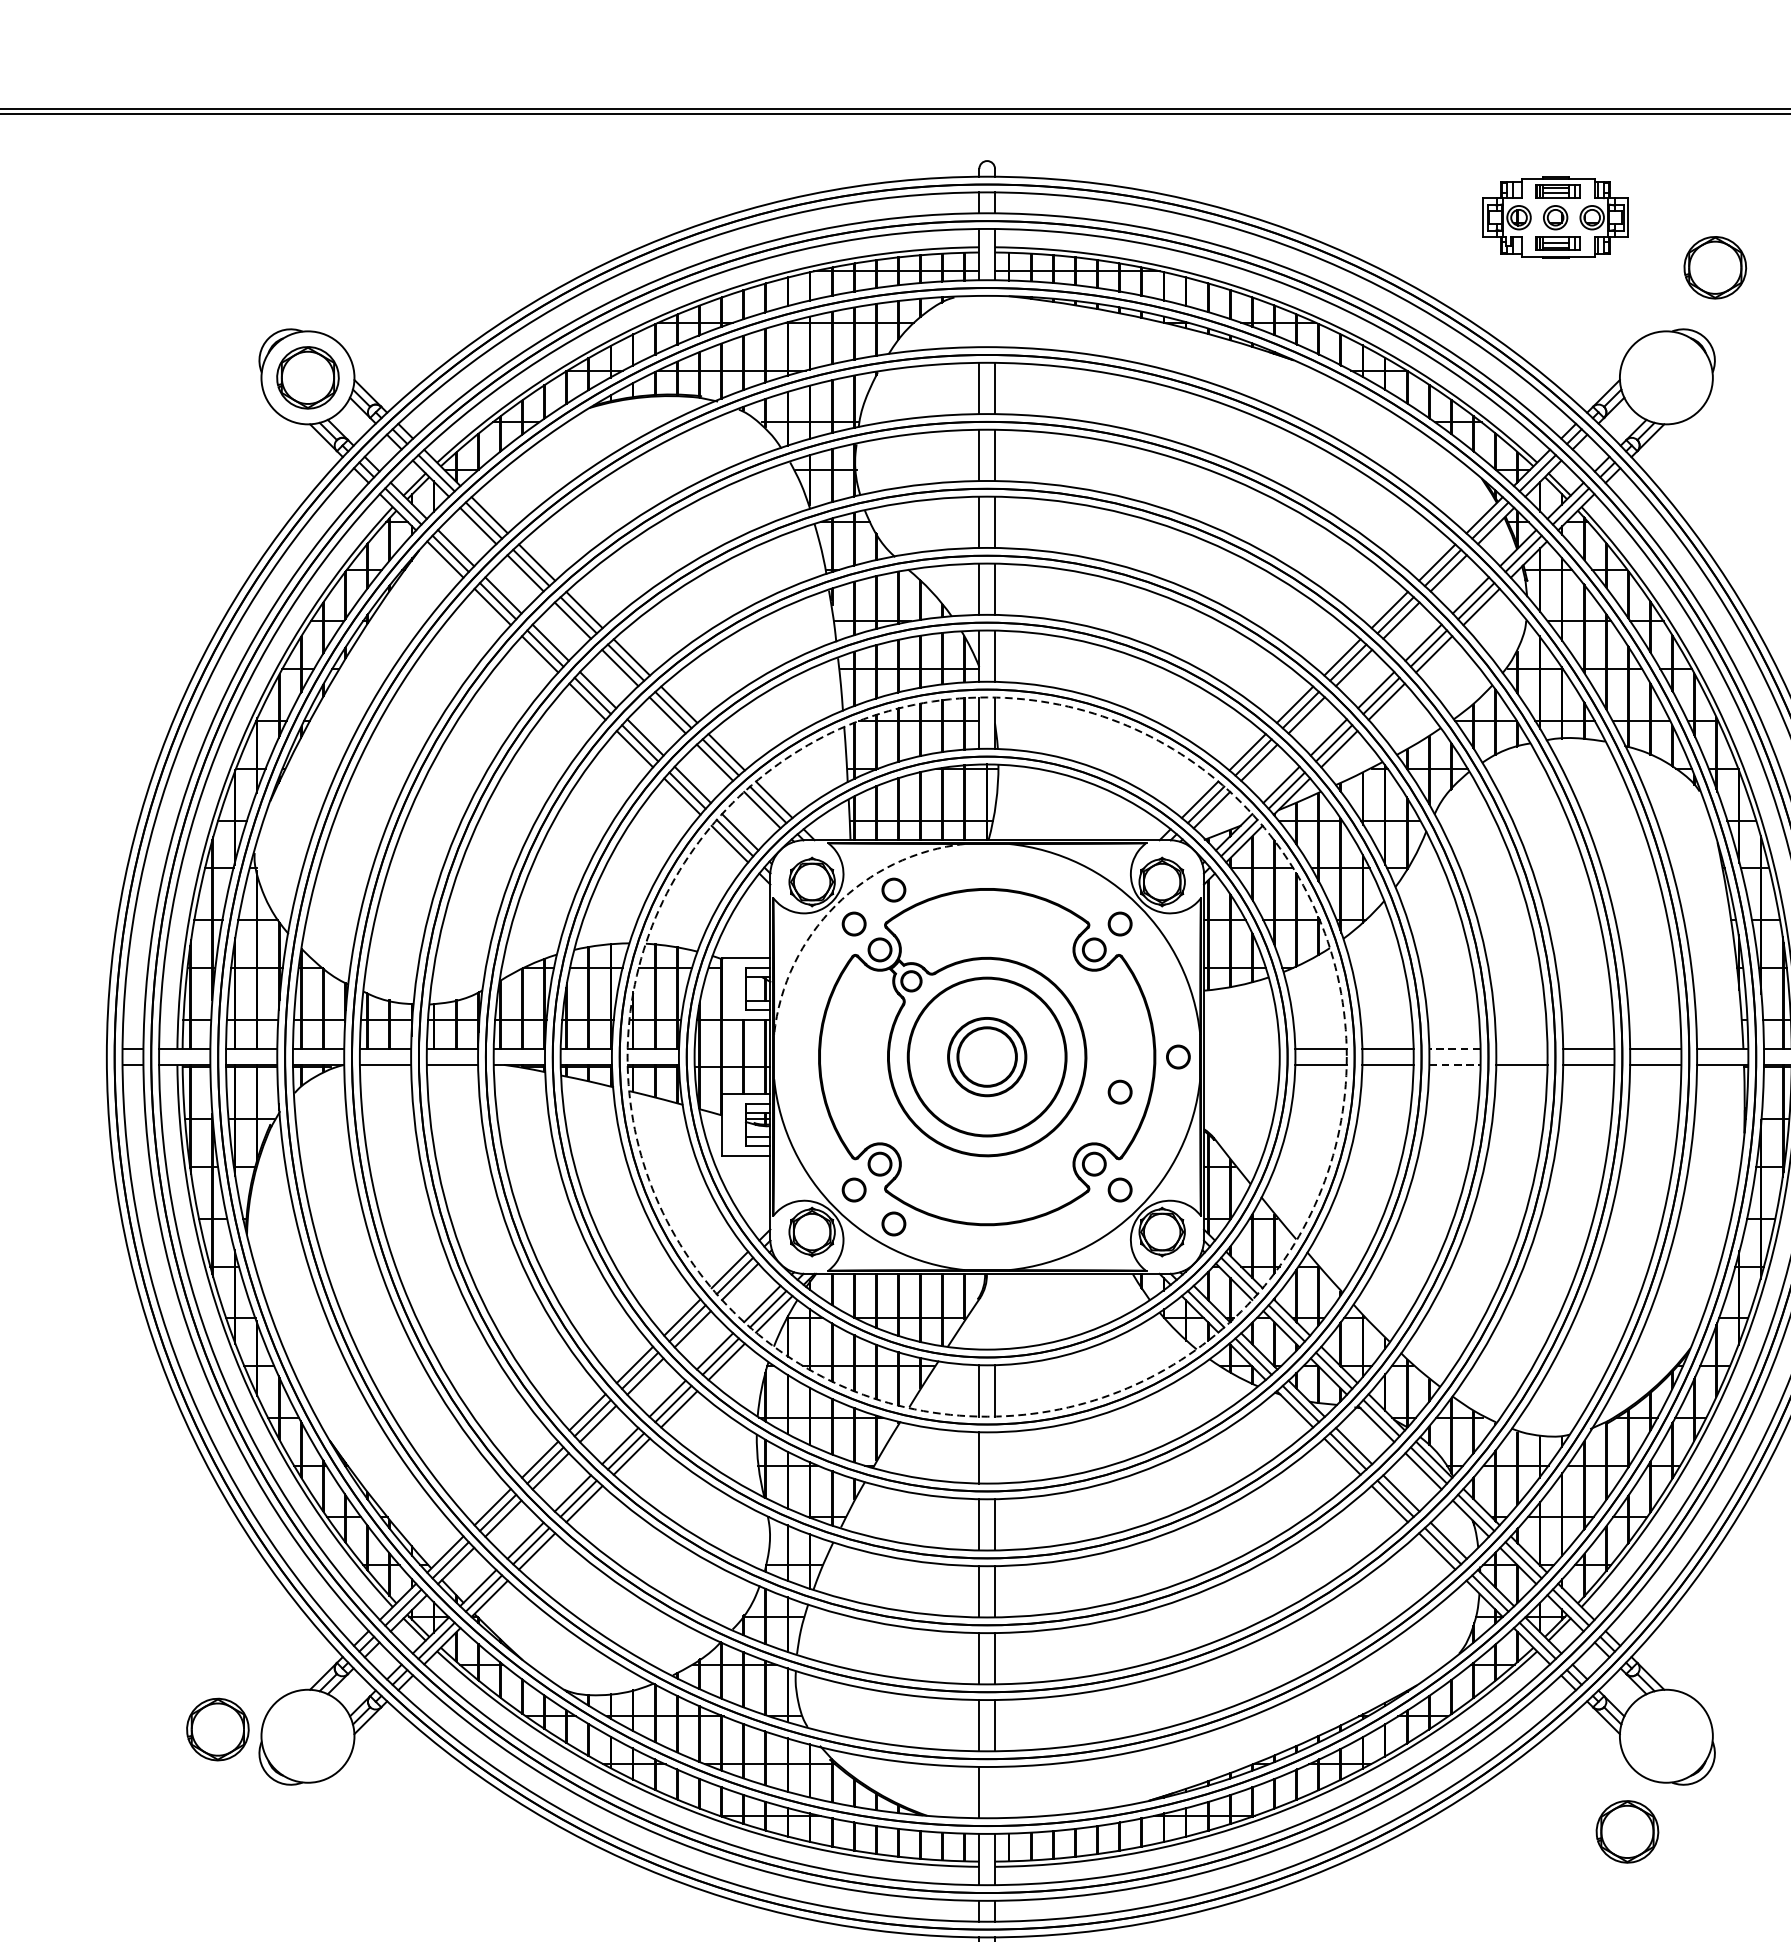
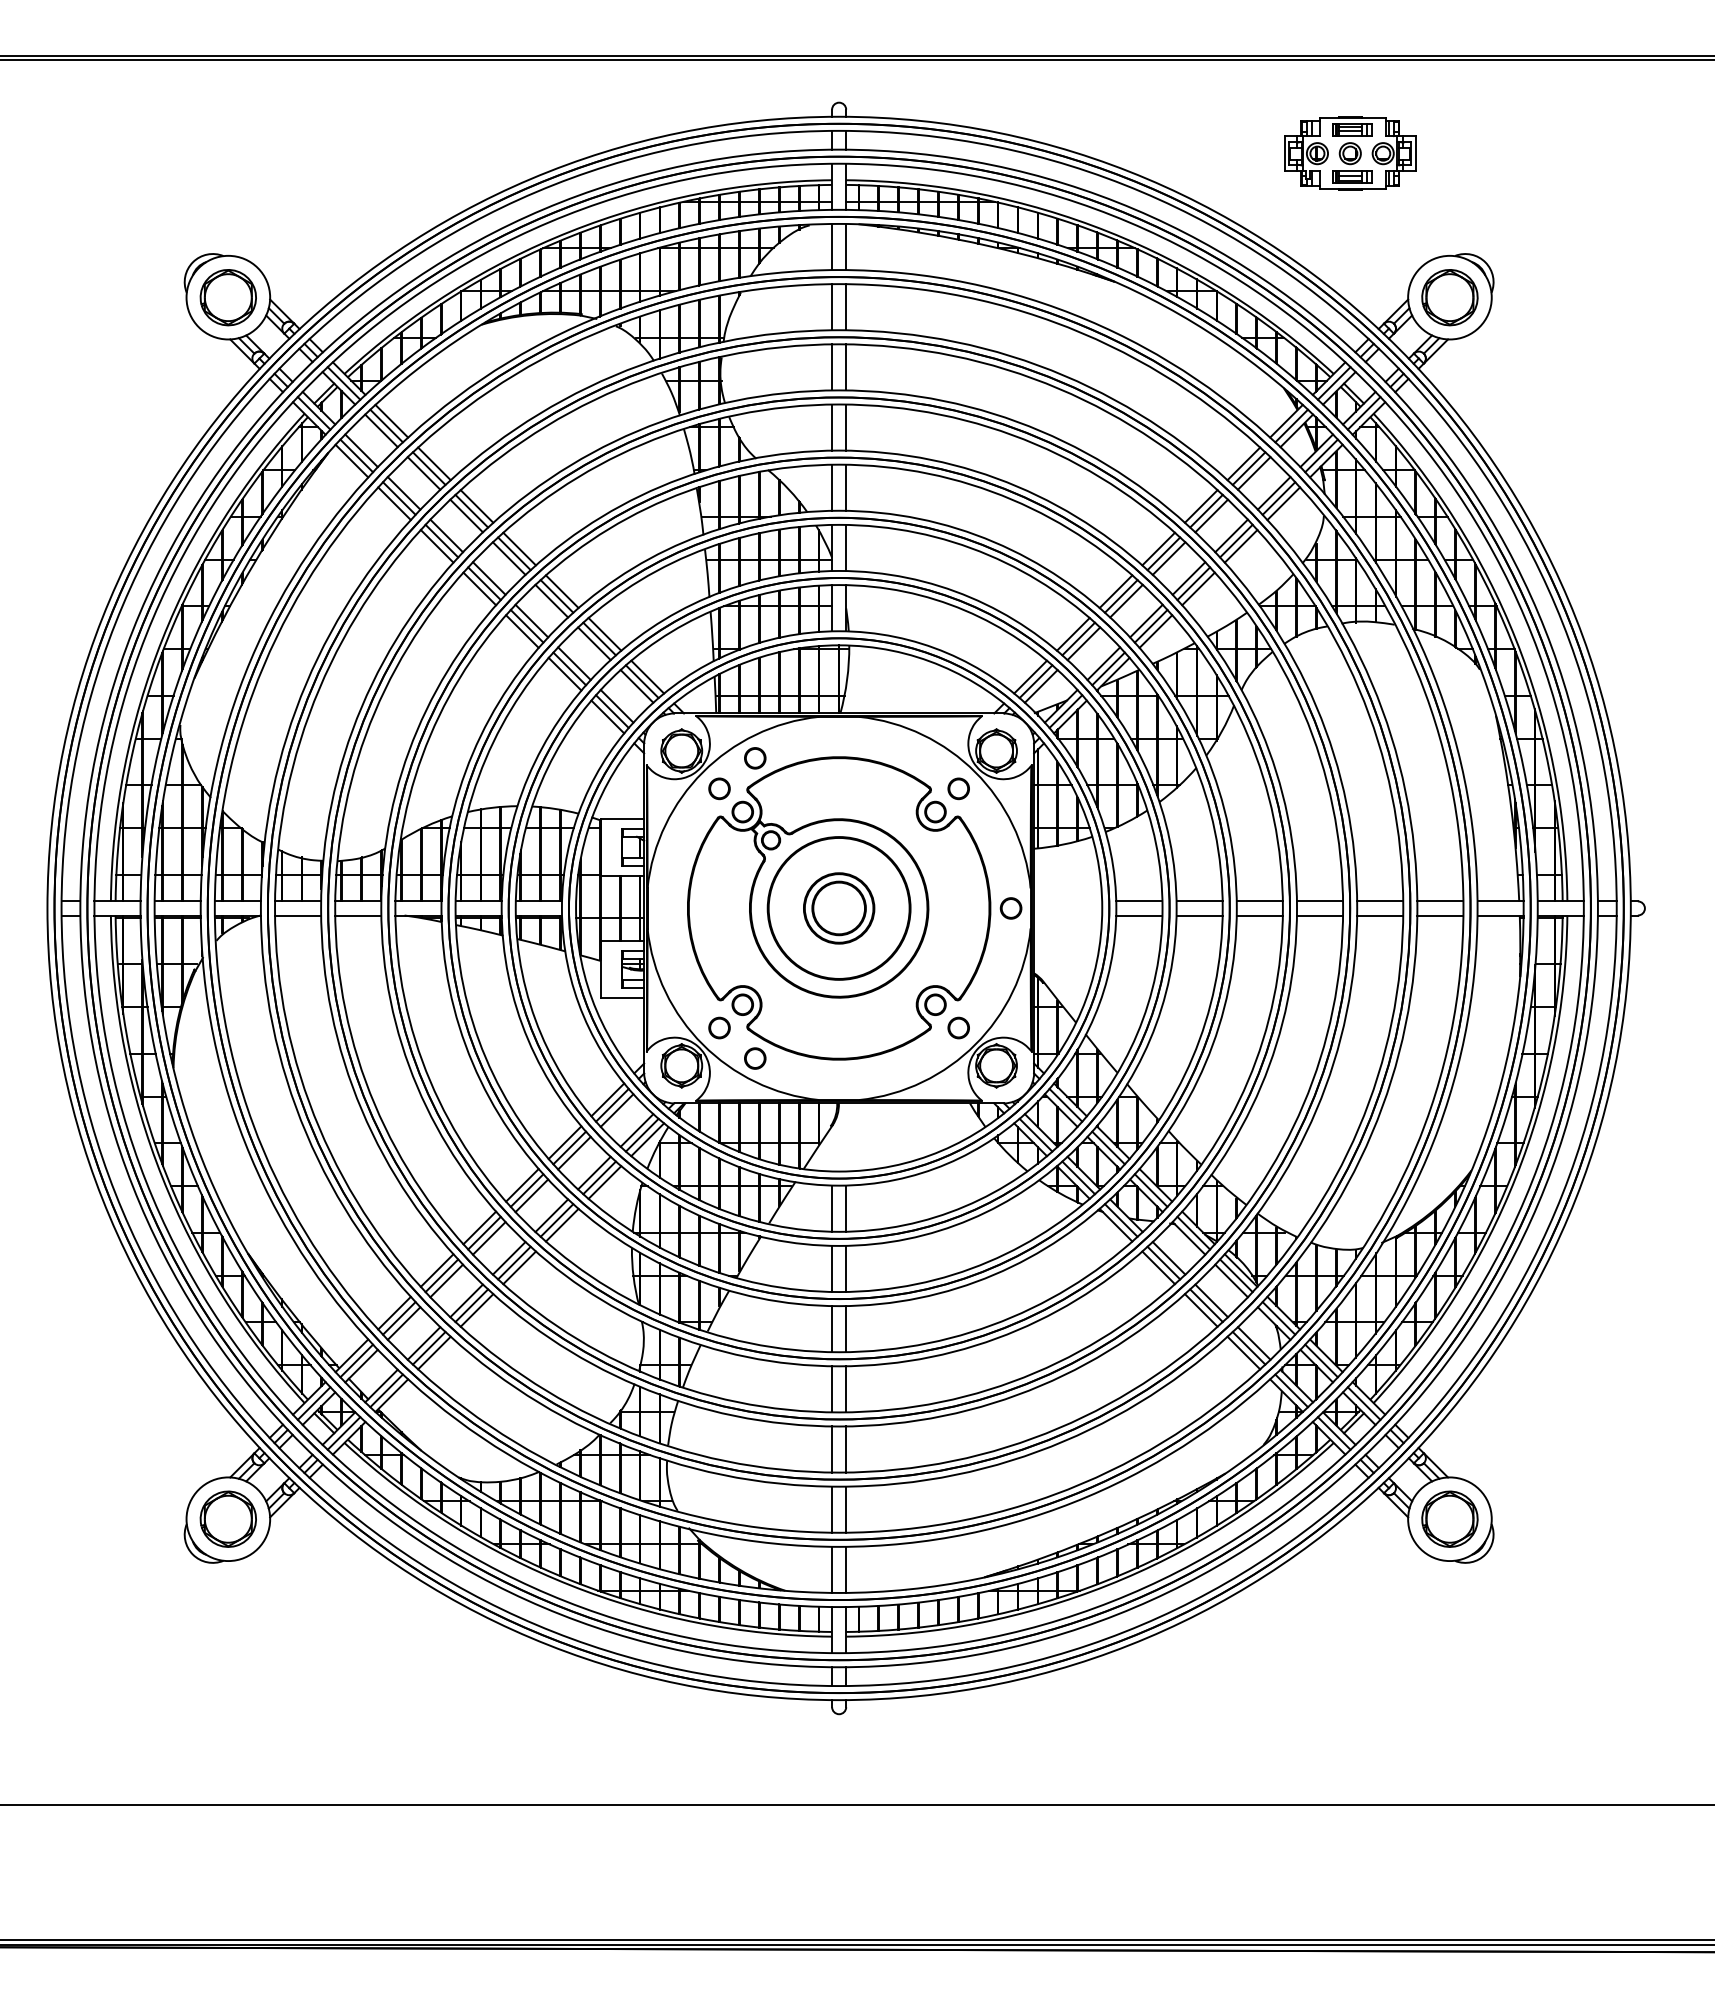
part: (1714, 267) -> (1449, 297), moved
line: (979, 320) -> (832, 246), added
line: (995, 320) -> (846, 246), added
arc: (835, 905) -> (702, 772), dashed -> solid
line: (1454, 1049) -> (1259, 901), dashed -> solid
line: (1521, 1049) -> (1319, 901), added
circle: (986, 1057) -> (838, 908), dashed -> solid
line: (1455, 1064) -> (1260, 915), dashed -> solid
part: (1119, 1091) -> (958, 939), removed
line: (995, 1457) -> (846, 1268), added
part: (216, 1728) -> (227, 1518), moved
line: (995, 1792) -> (846, 1569), added
part: (1626, 1831) -> (1449, 1518), moved

